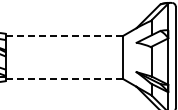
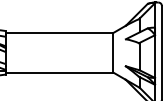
line: (64, 36) -> (59, 33), dashed -> solid
line: (64, 78) -> (59, 72), dashed -> solid

